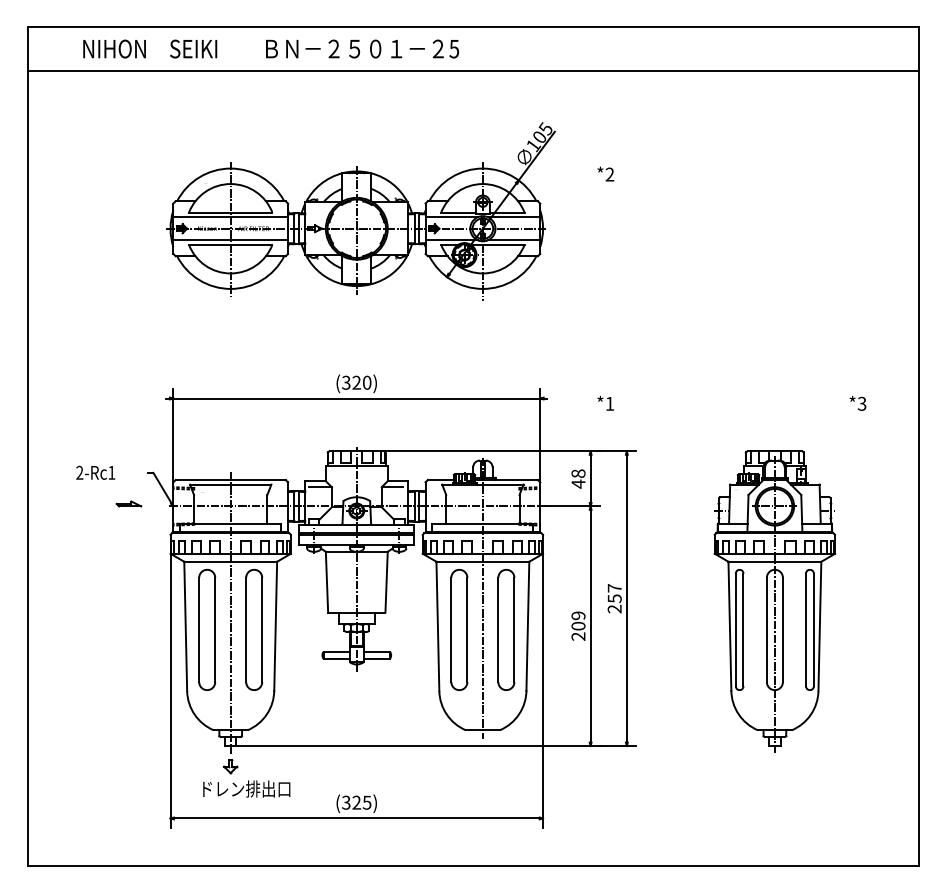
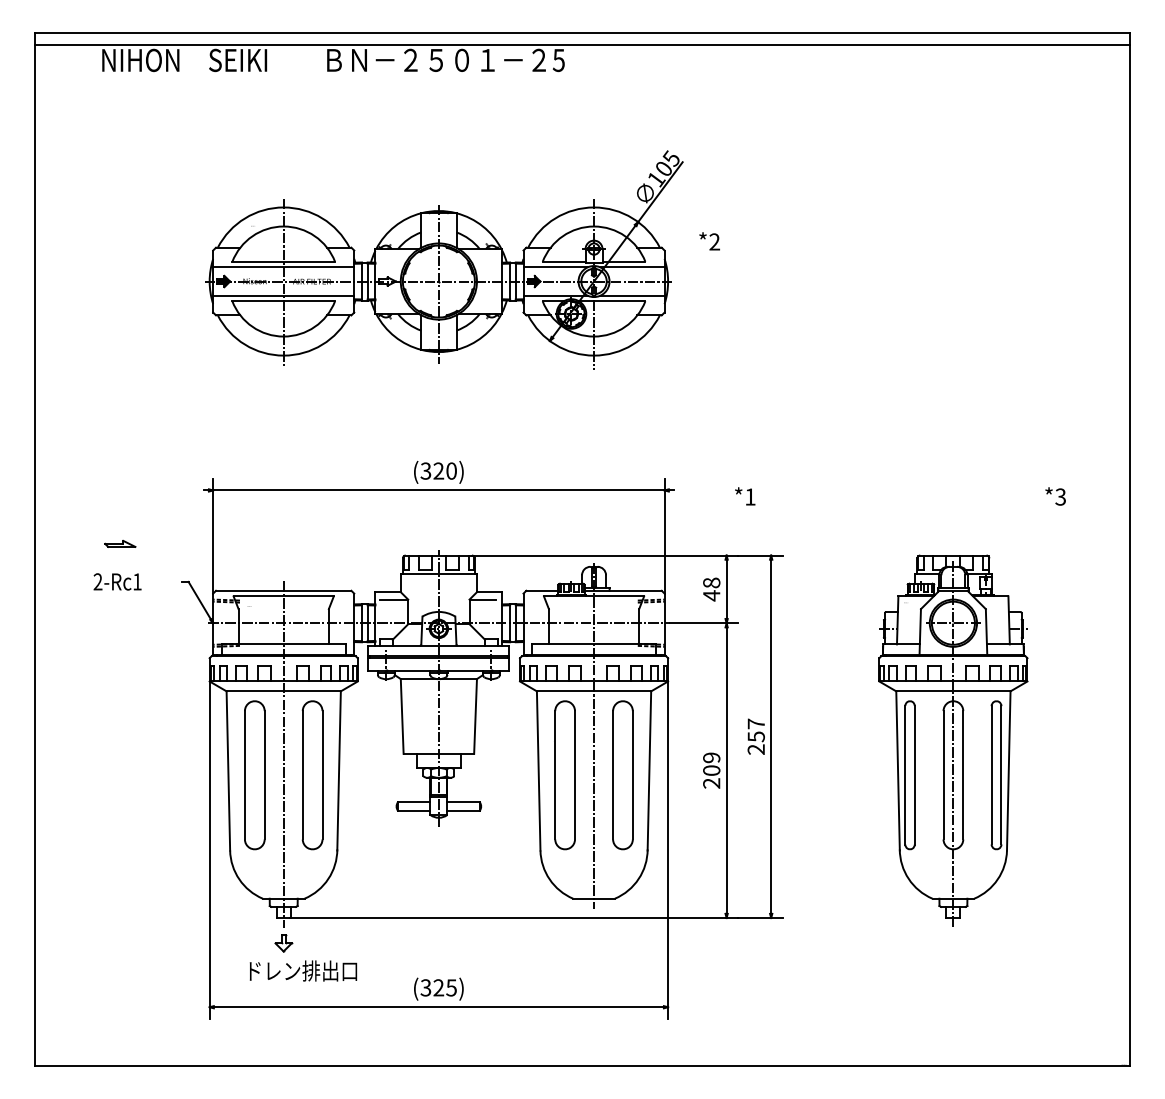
line: (473, 71) -> (582, 44), moved
text: (605, 173) -> (709, 240), moved
part: (128, 503) -> (119, 543), moved

